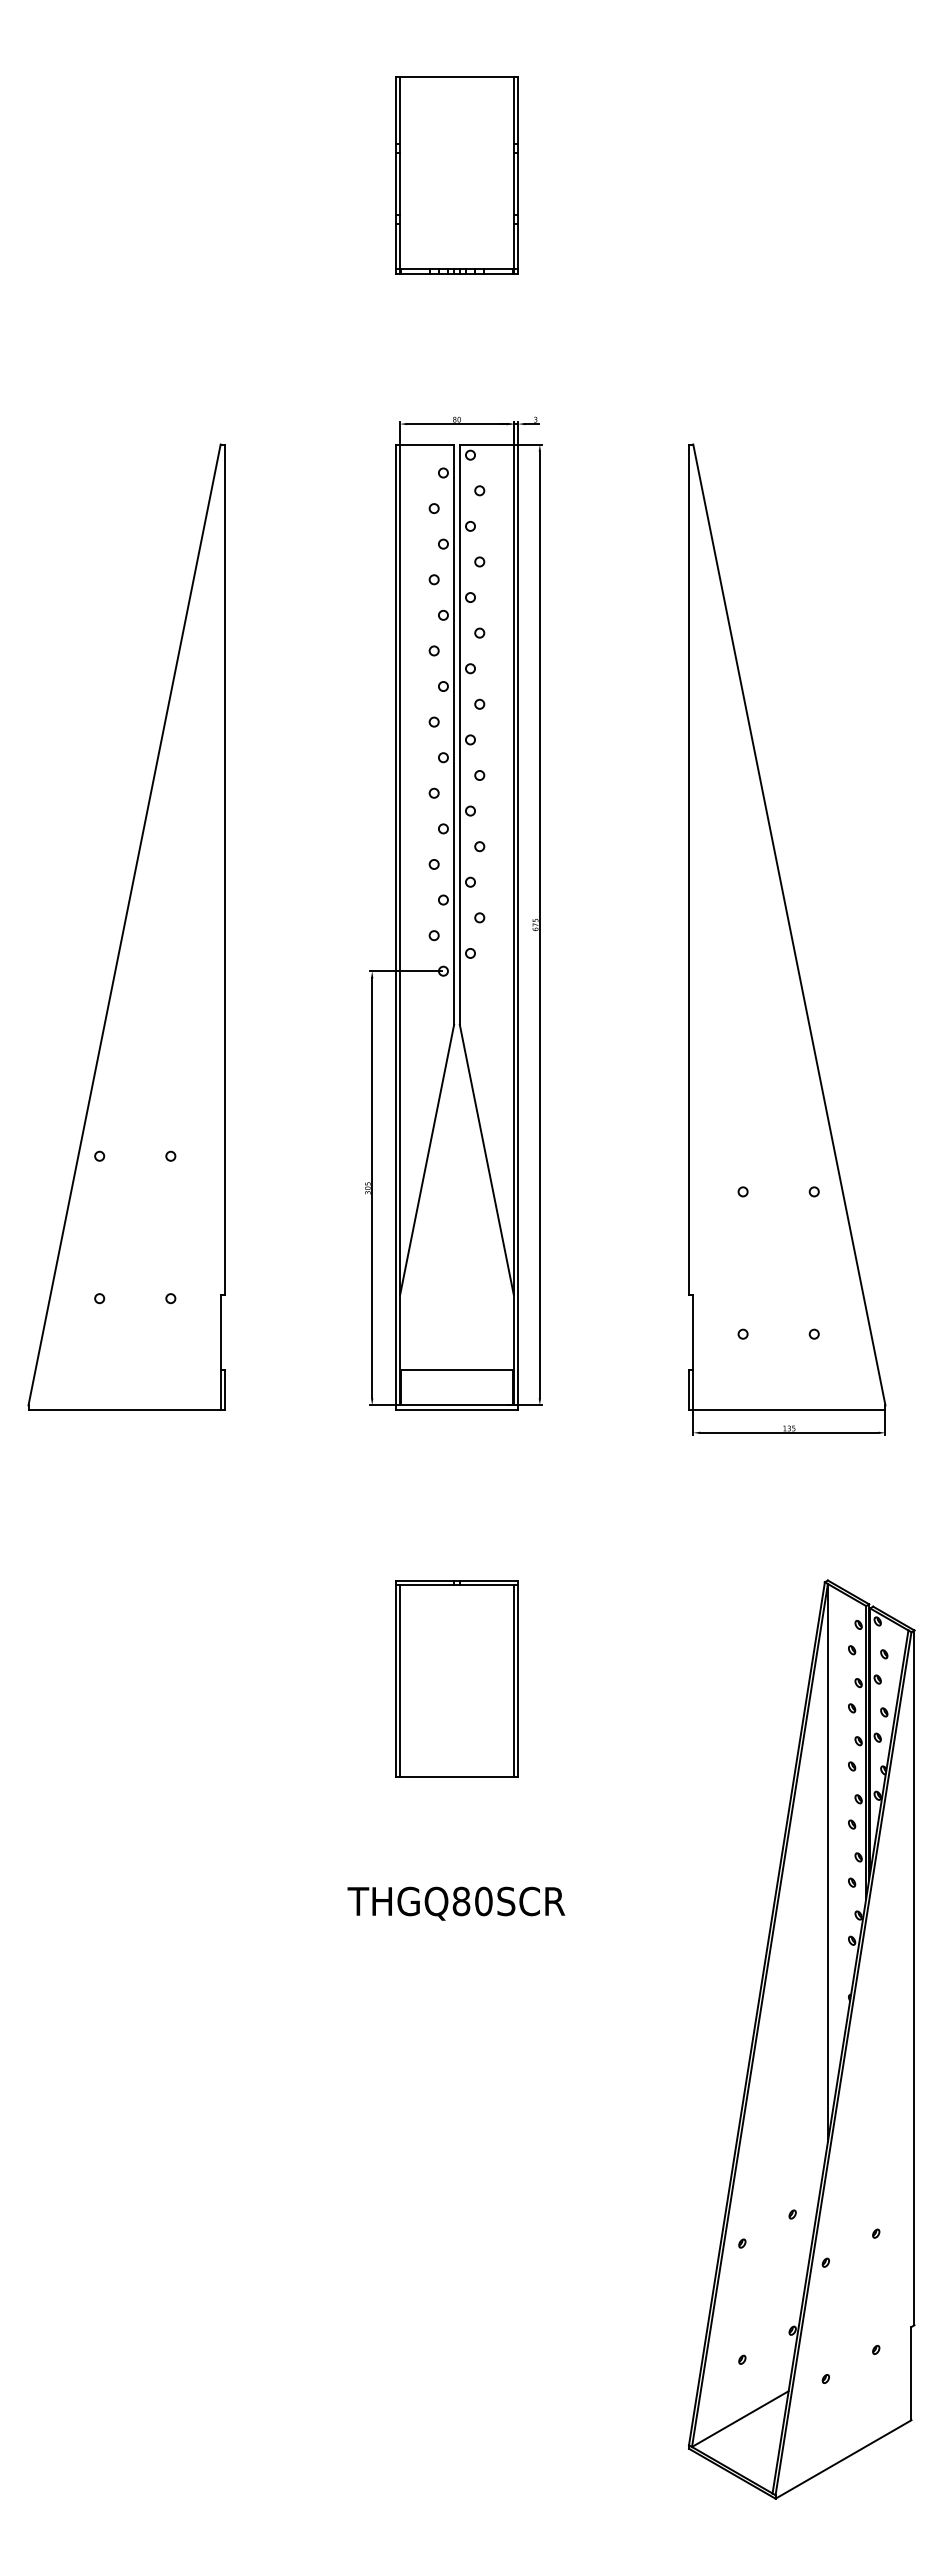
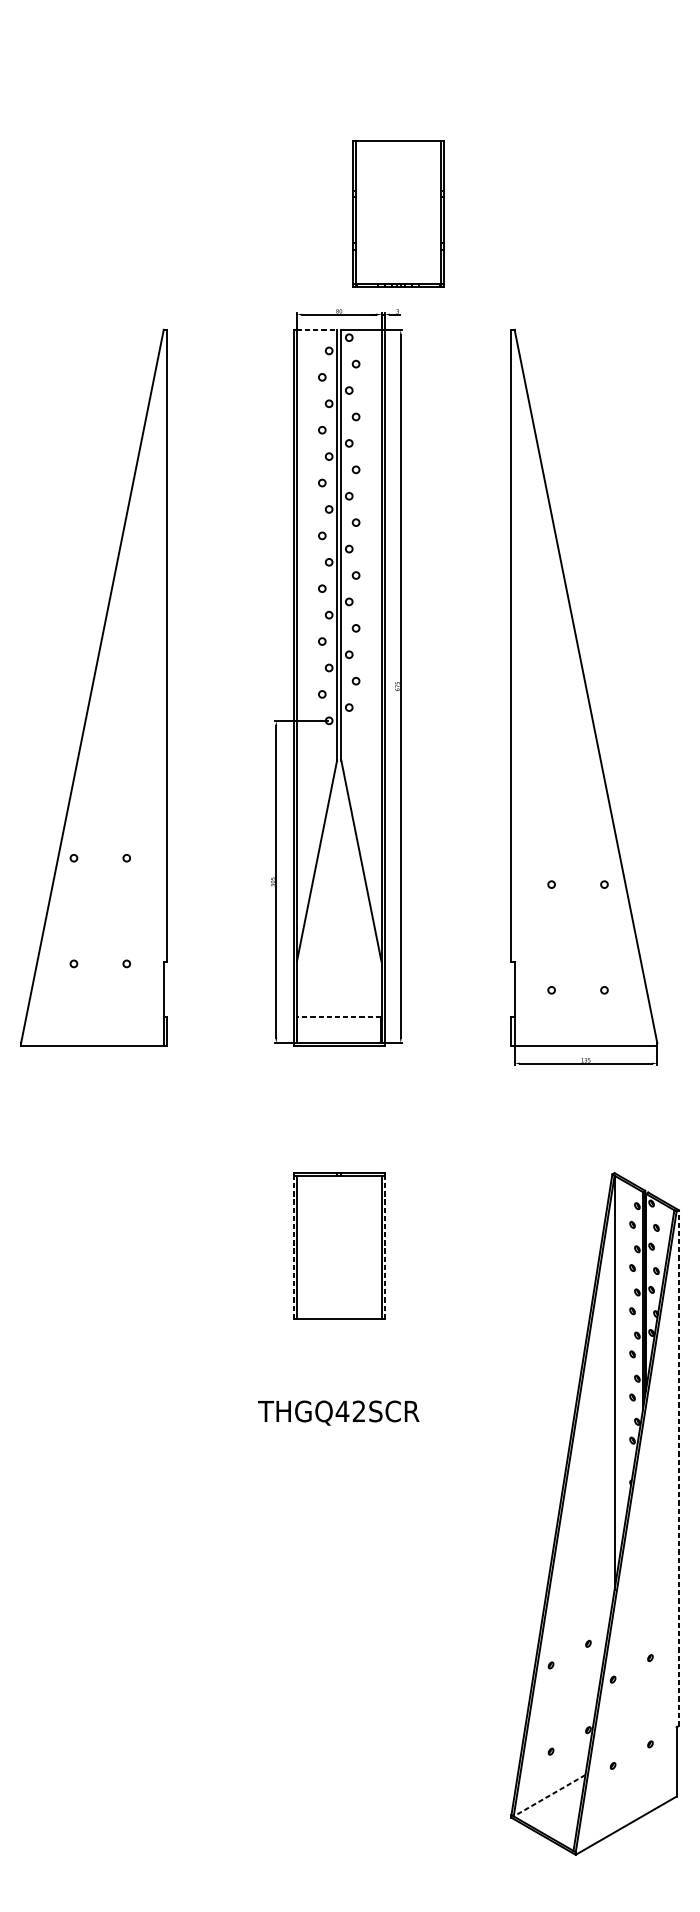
part: (456, 175) -> (398, 213), moved
line: (427, 444) -> (317, 329), solid -> dashed
line: (456, 1369) -> (338, 1016), solid -> dashed
line: (395, 1680) -> (293, 1247), solid -> dashed
line: (518, 1680) -> (384, 1247), solid -> dashed
text: (472, 1901) -> (350, 1411), THGQ80SCR -> THGQ42SCR
line: (914, 1977) -> (678, 1467), solid -> dashed
line: (740, 2419) -> (549, 1796), solid -> dashed

